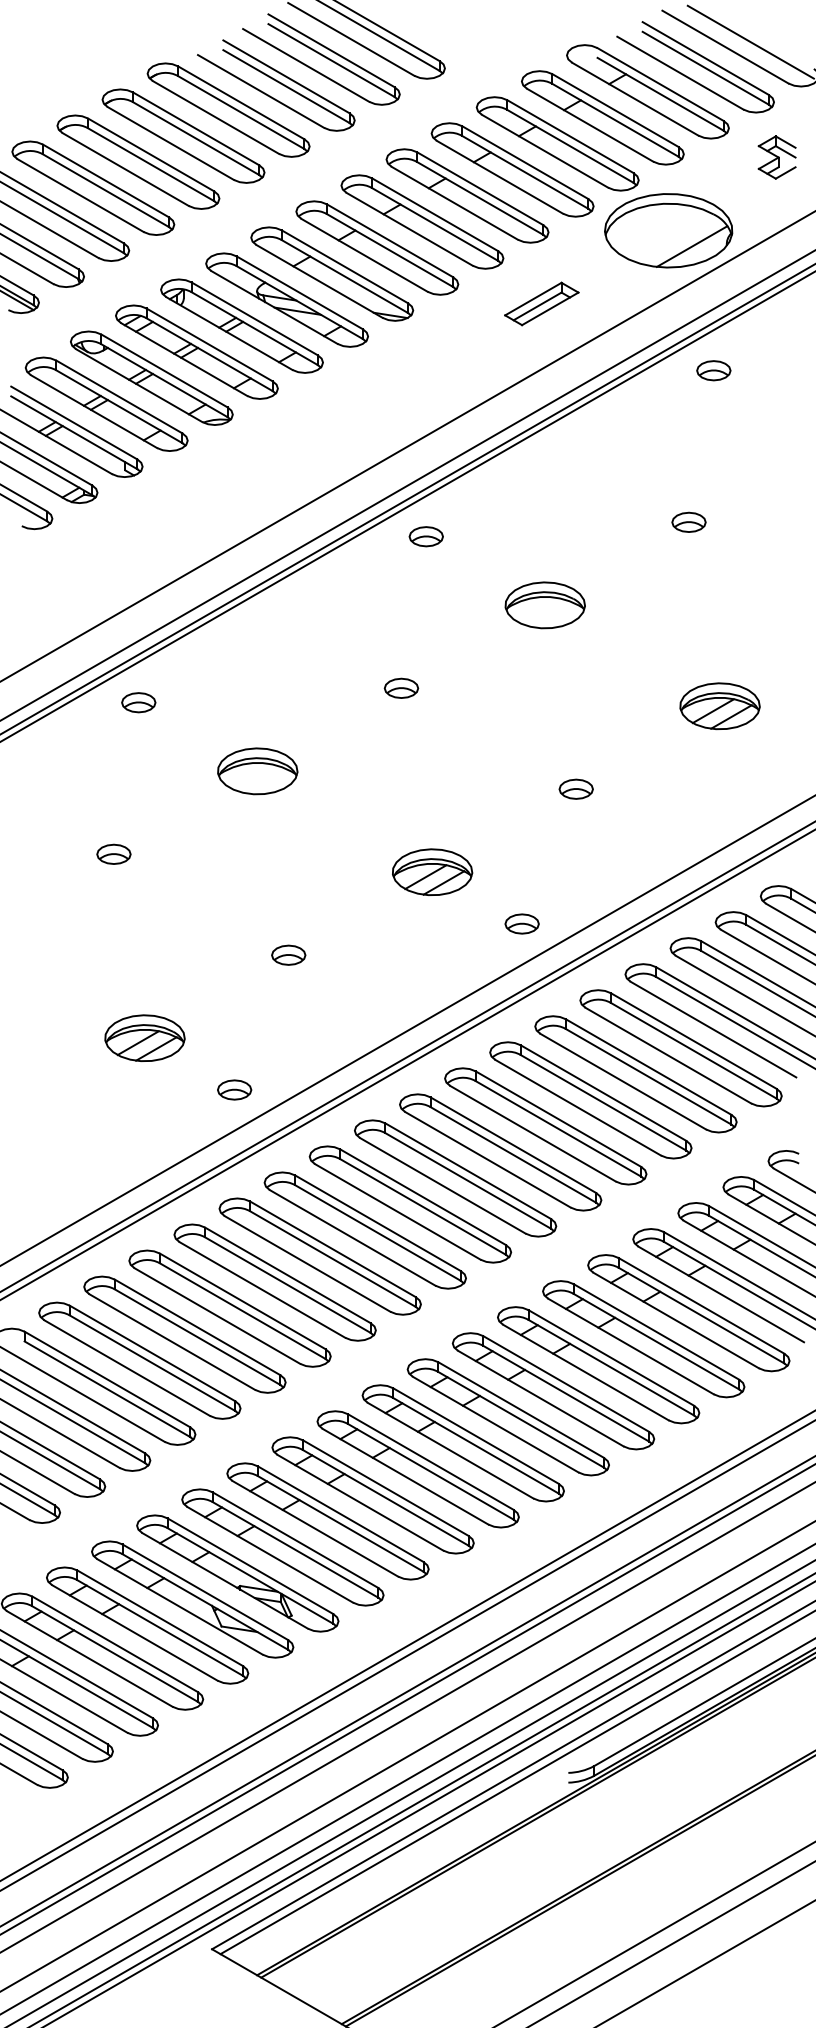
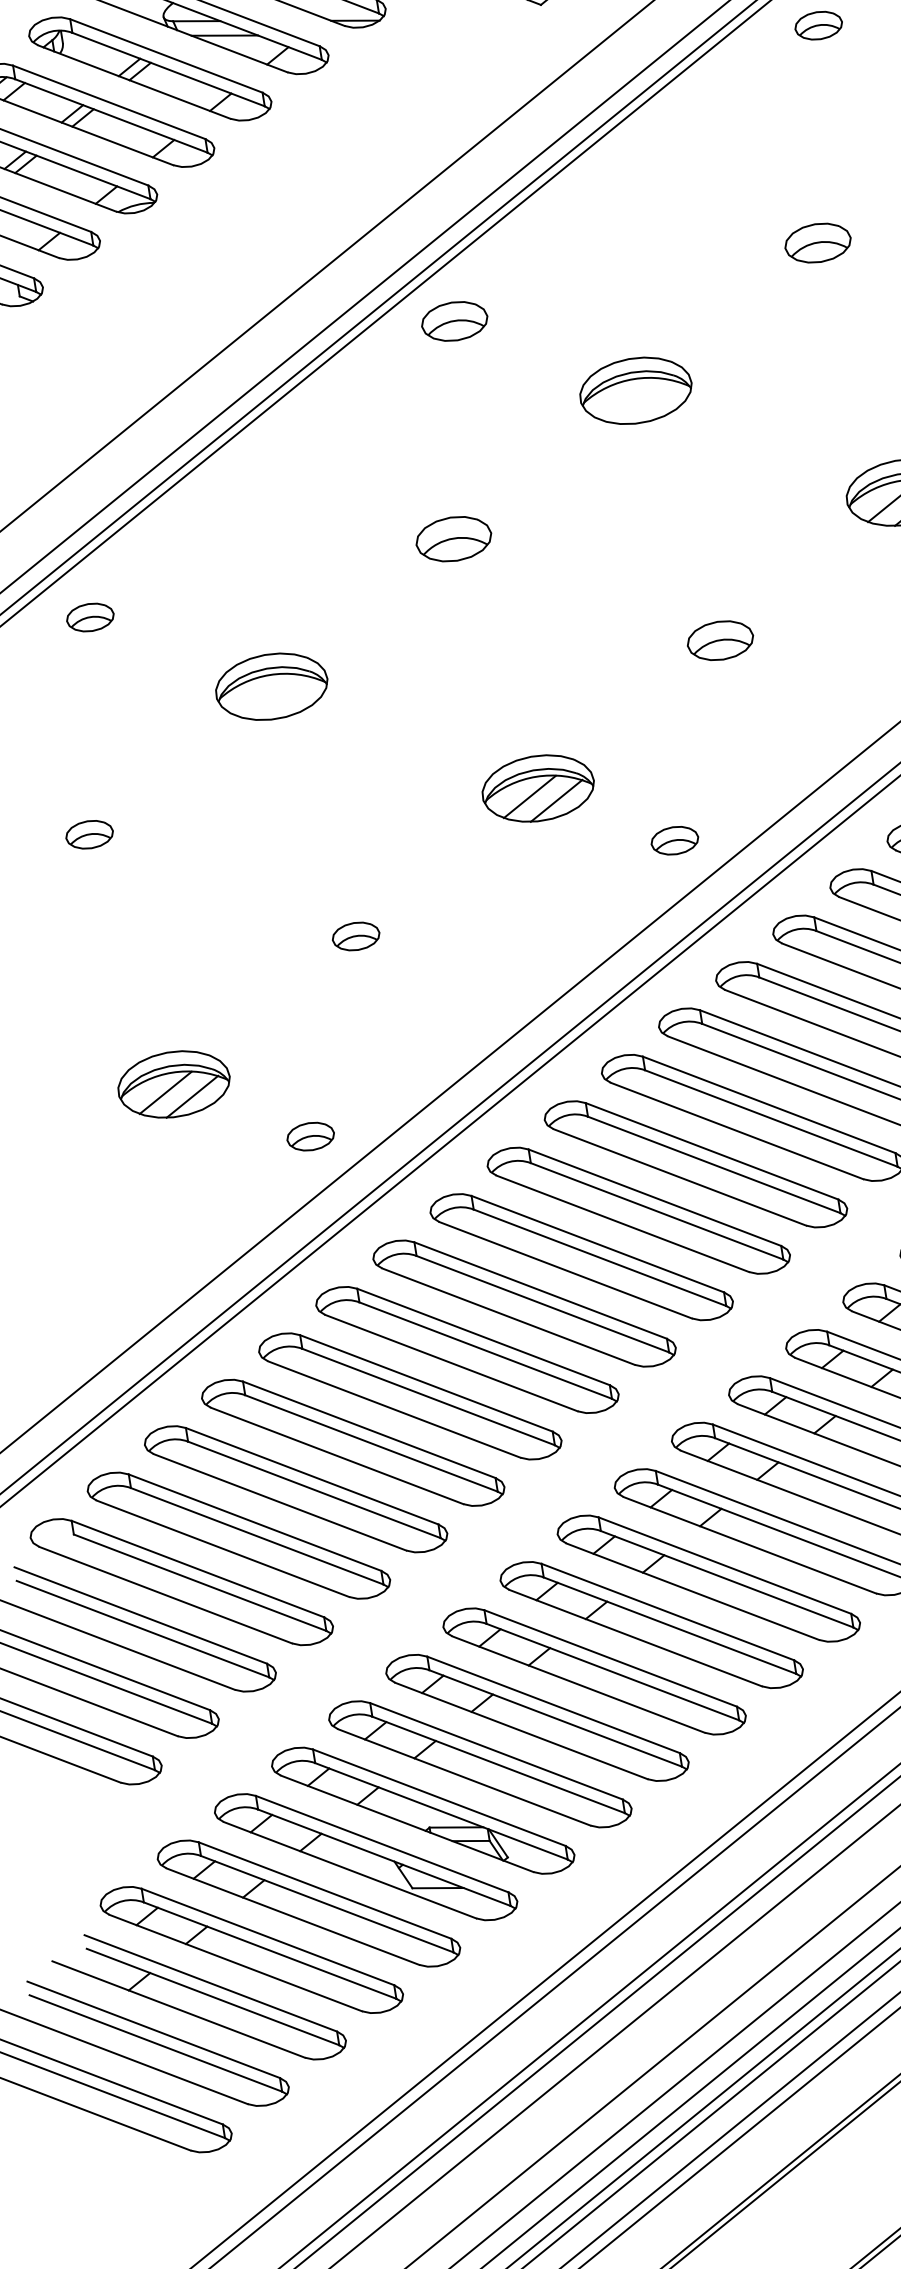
part: (688, 521) -> (817, 241), size x1.4
part: (425, 536) -> (453, 321), size x1.4
part: (401, 687) -> (453, 537), size x1.6
part: (575, 788) -> (719, 639), size x1.4

